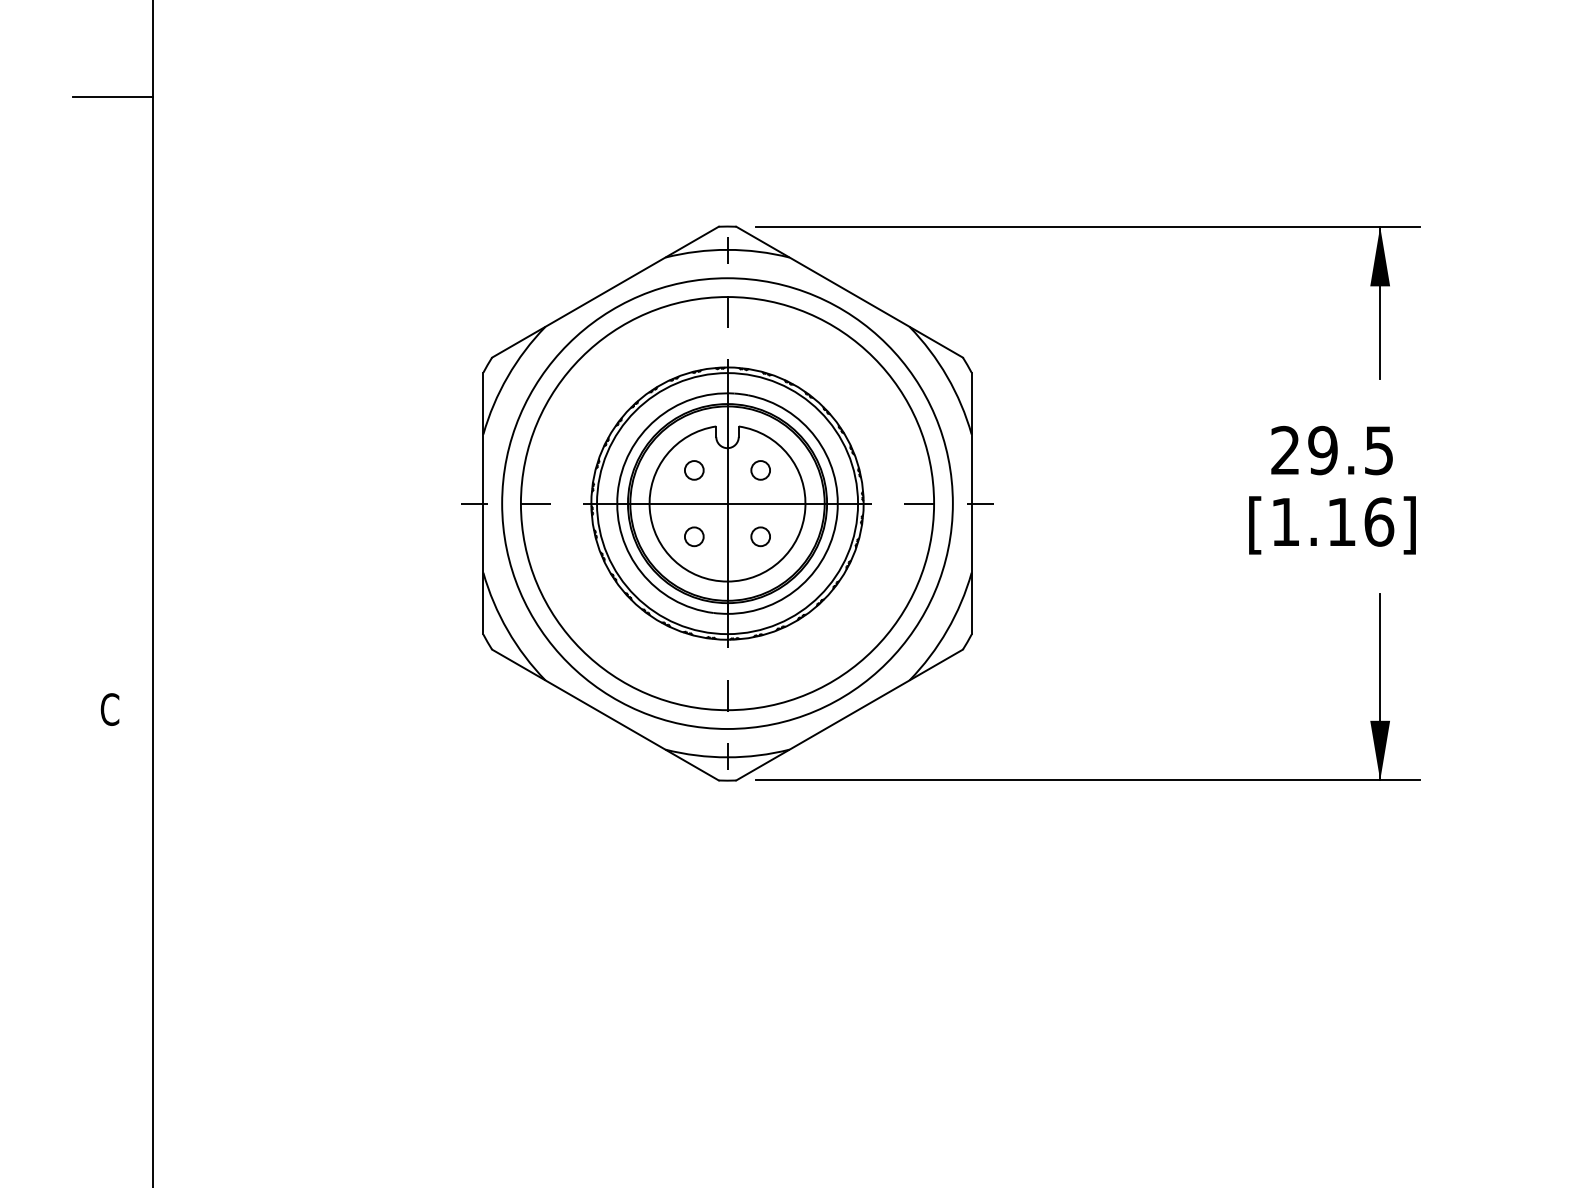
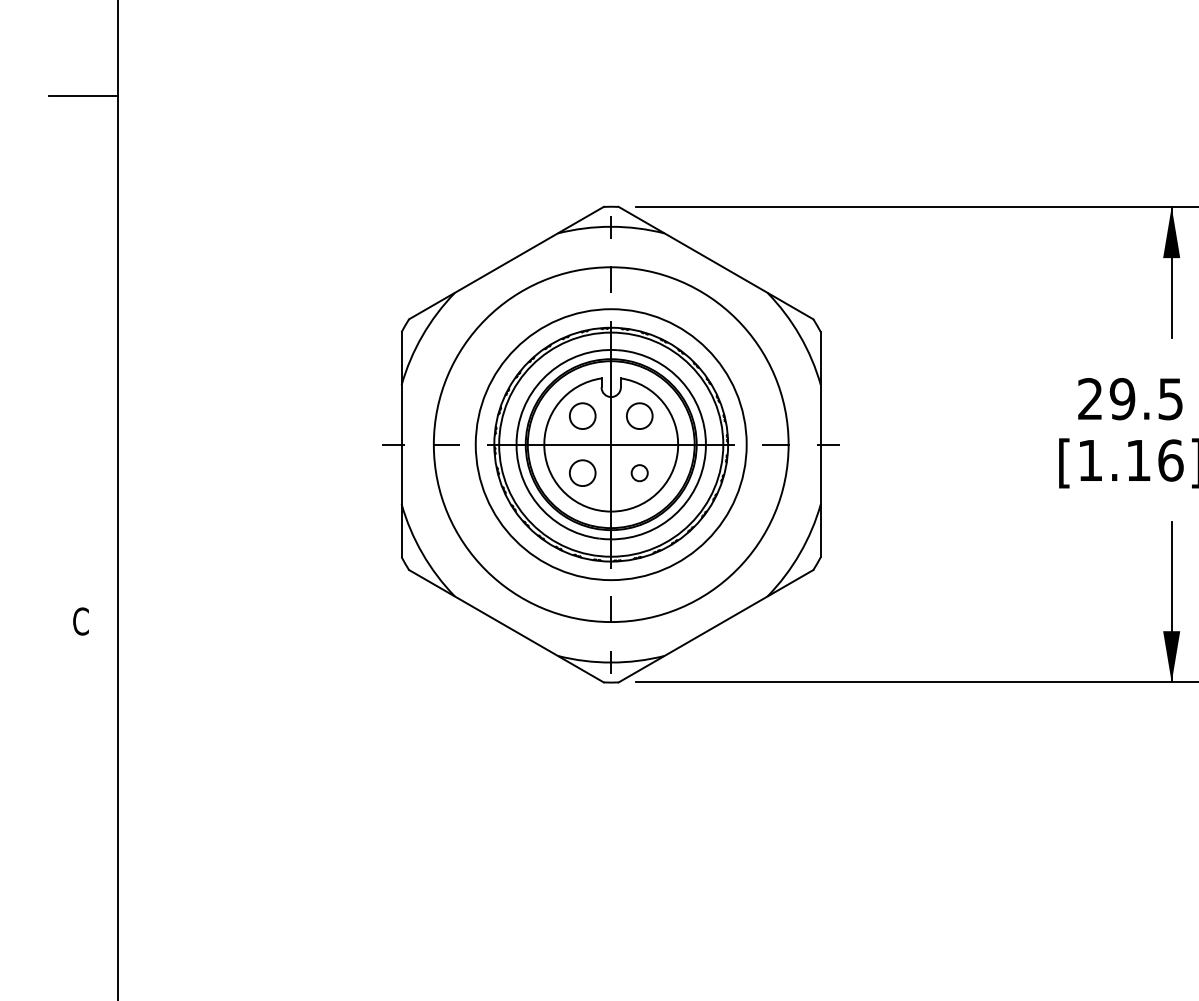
circle: (693, 470) -> (582, 416), size x1.6
circle: (760, 470) -> (639, 416), size x1.6
circle: (727, 503) -> (611, 444), size x0.7
circle: (693, 536) -> (582, 472), size x1.6

